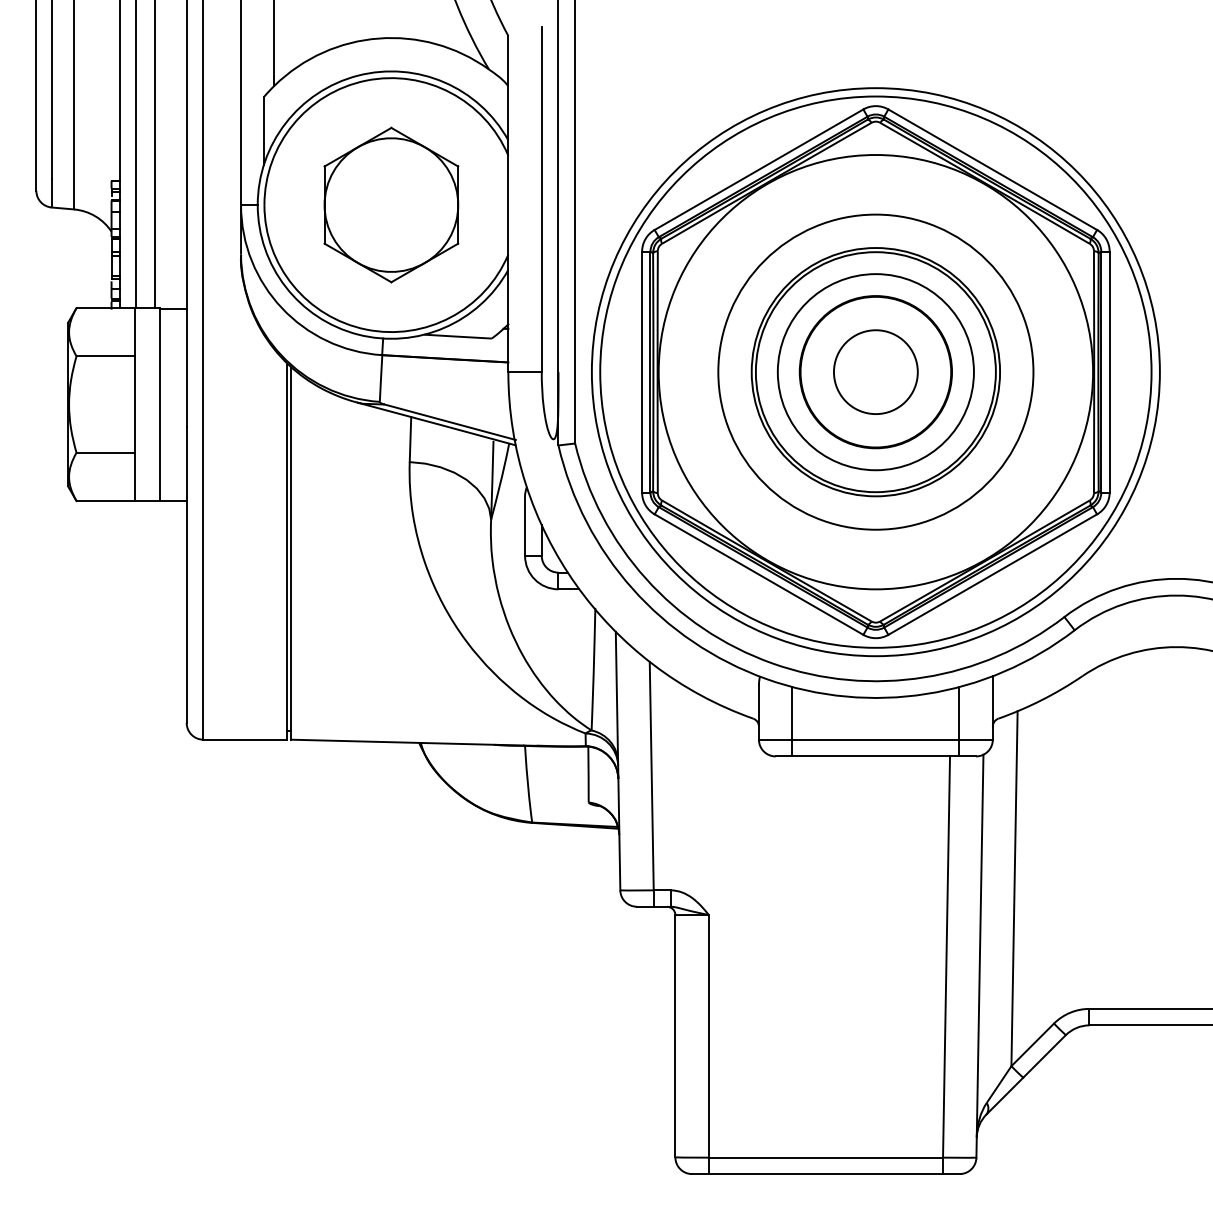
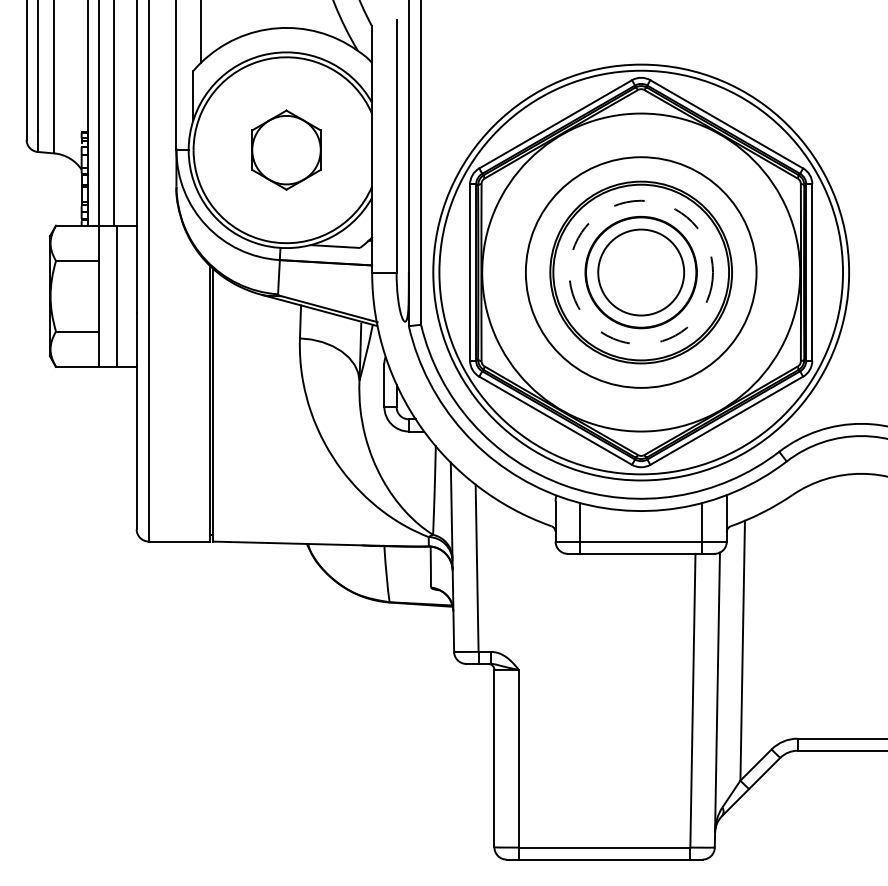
part: (391, 204) -> (286, 149), size x0.7
circle: (874, 372) -> (640, 272), size x1.4
circle: (876, 372) -> (641, 272), solid -> dashed

